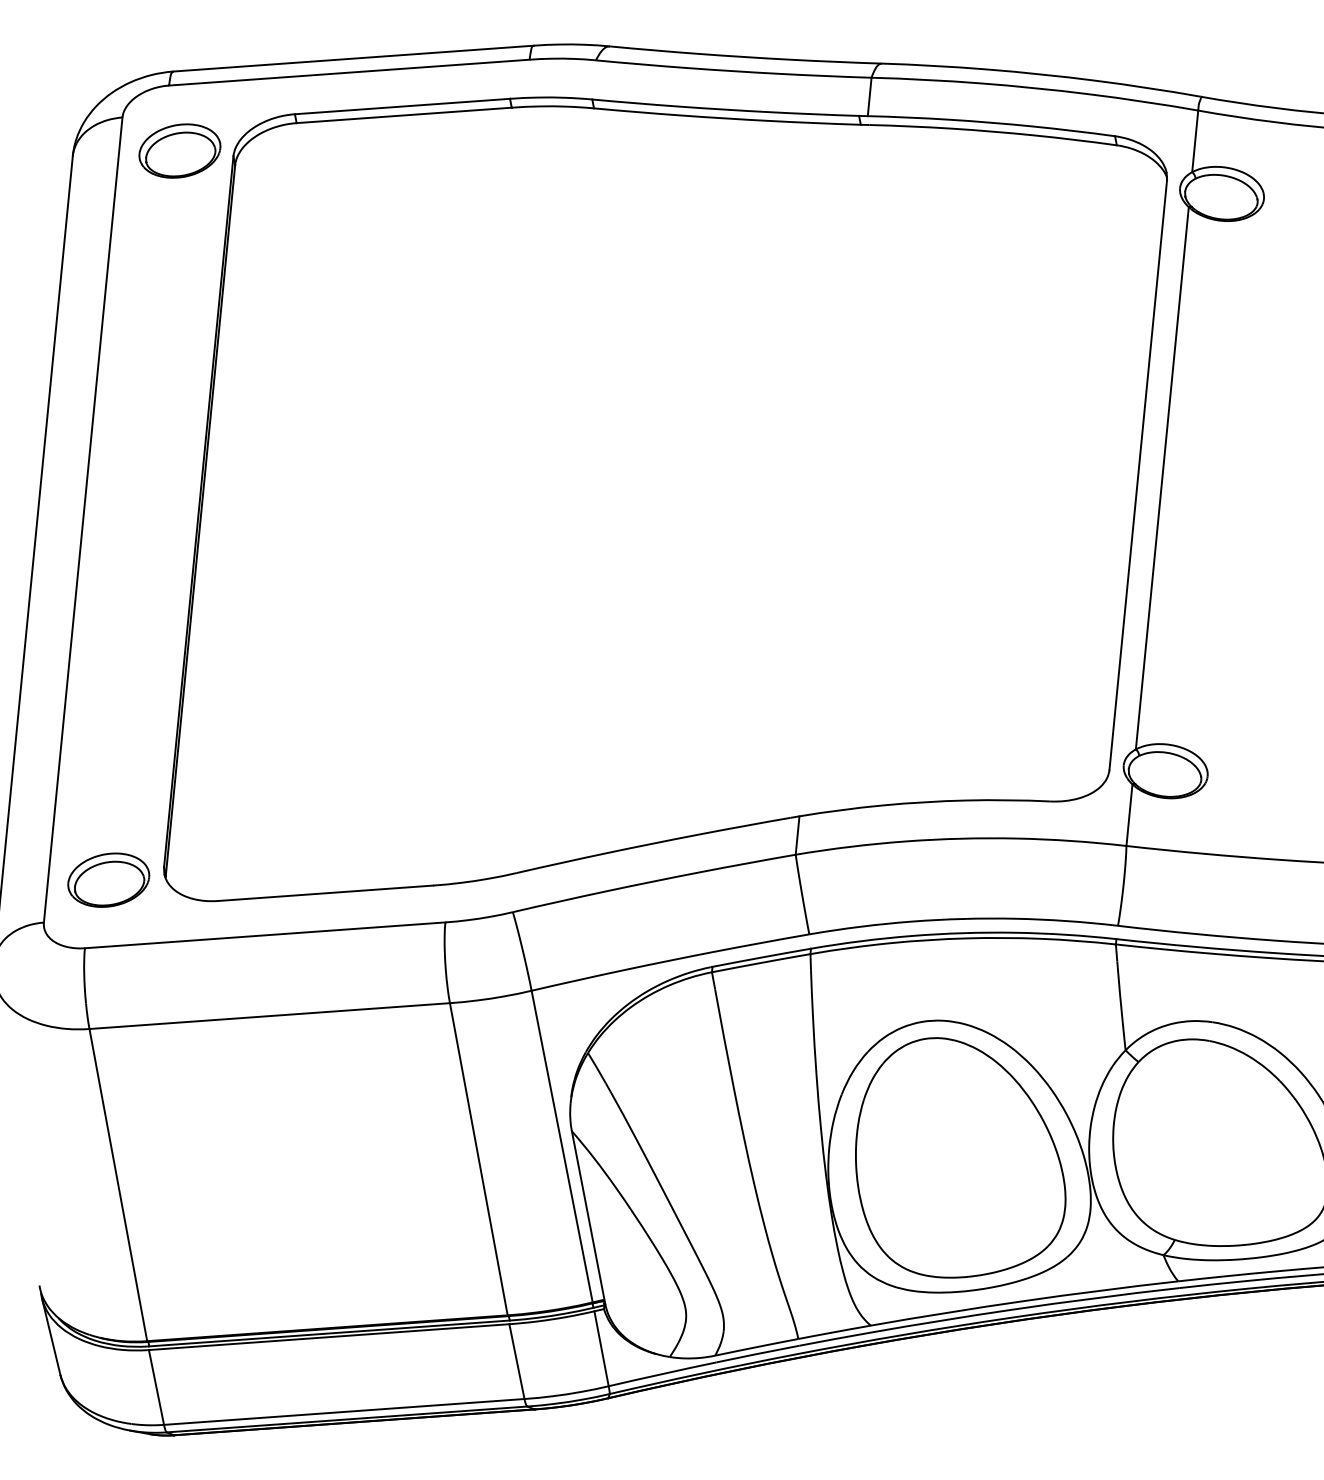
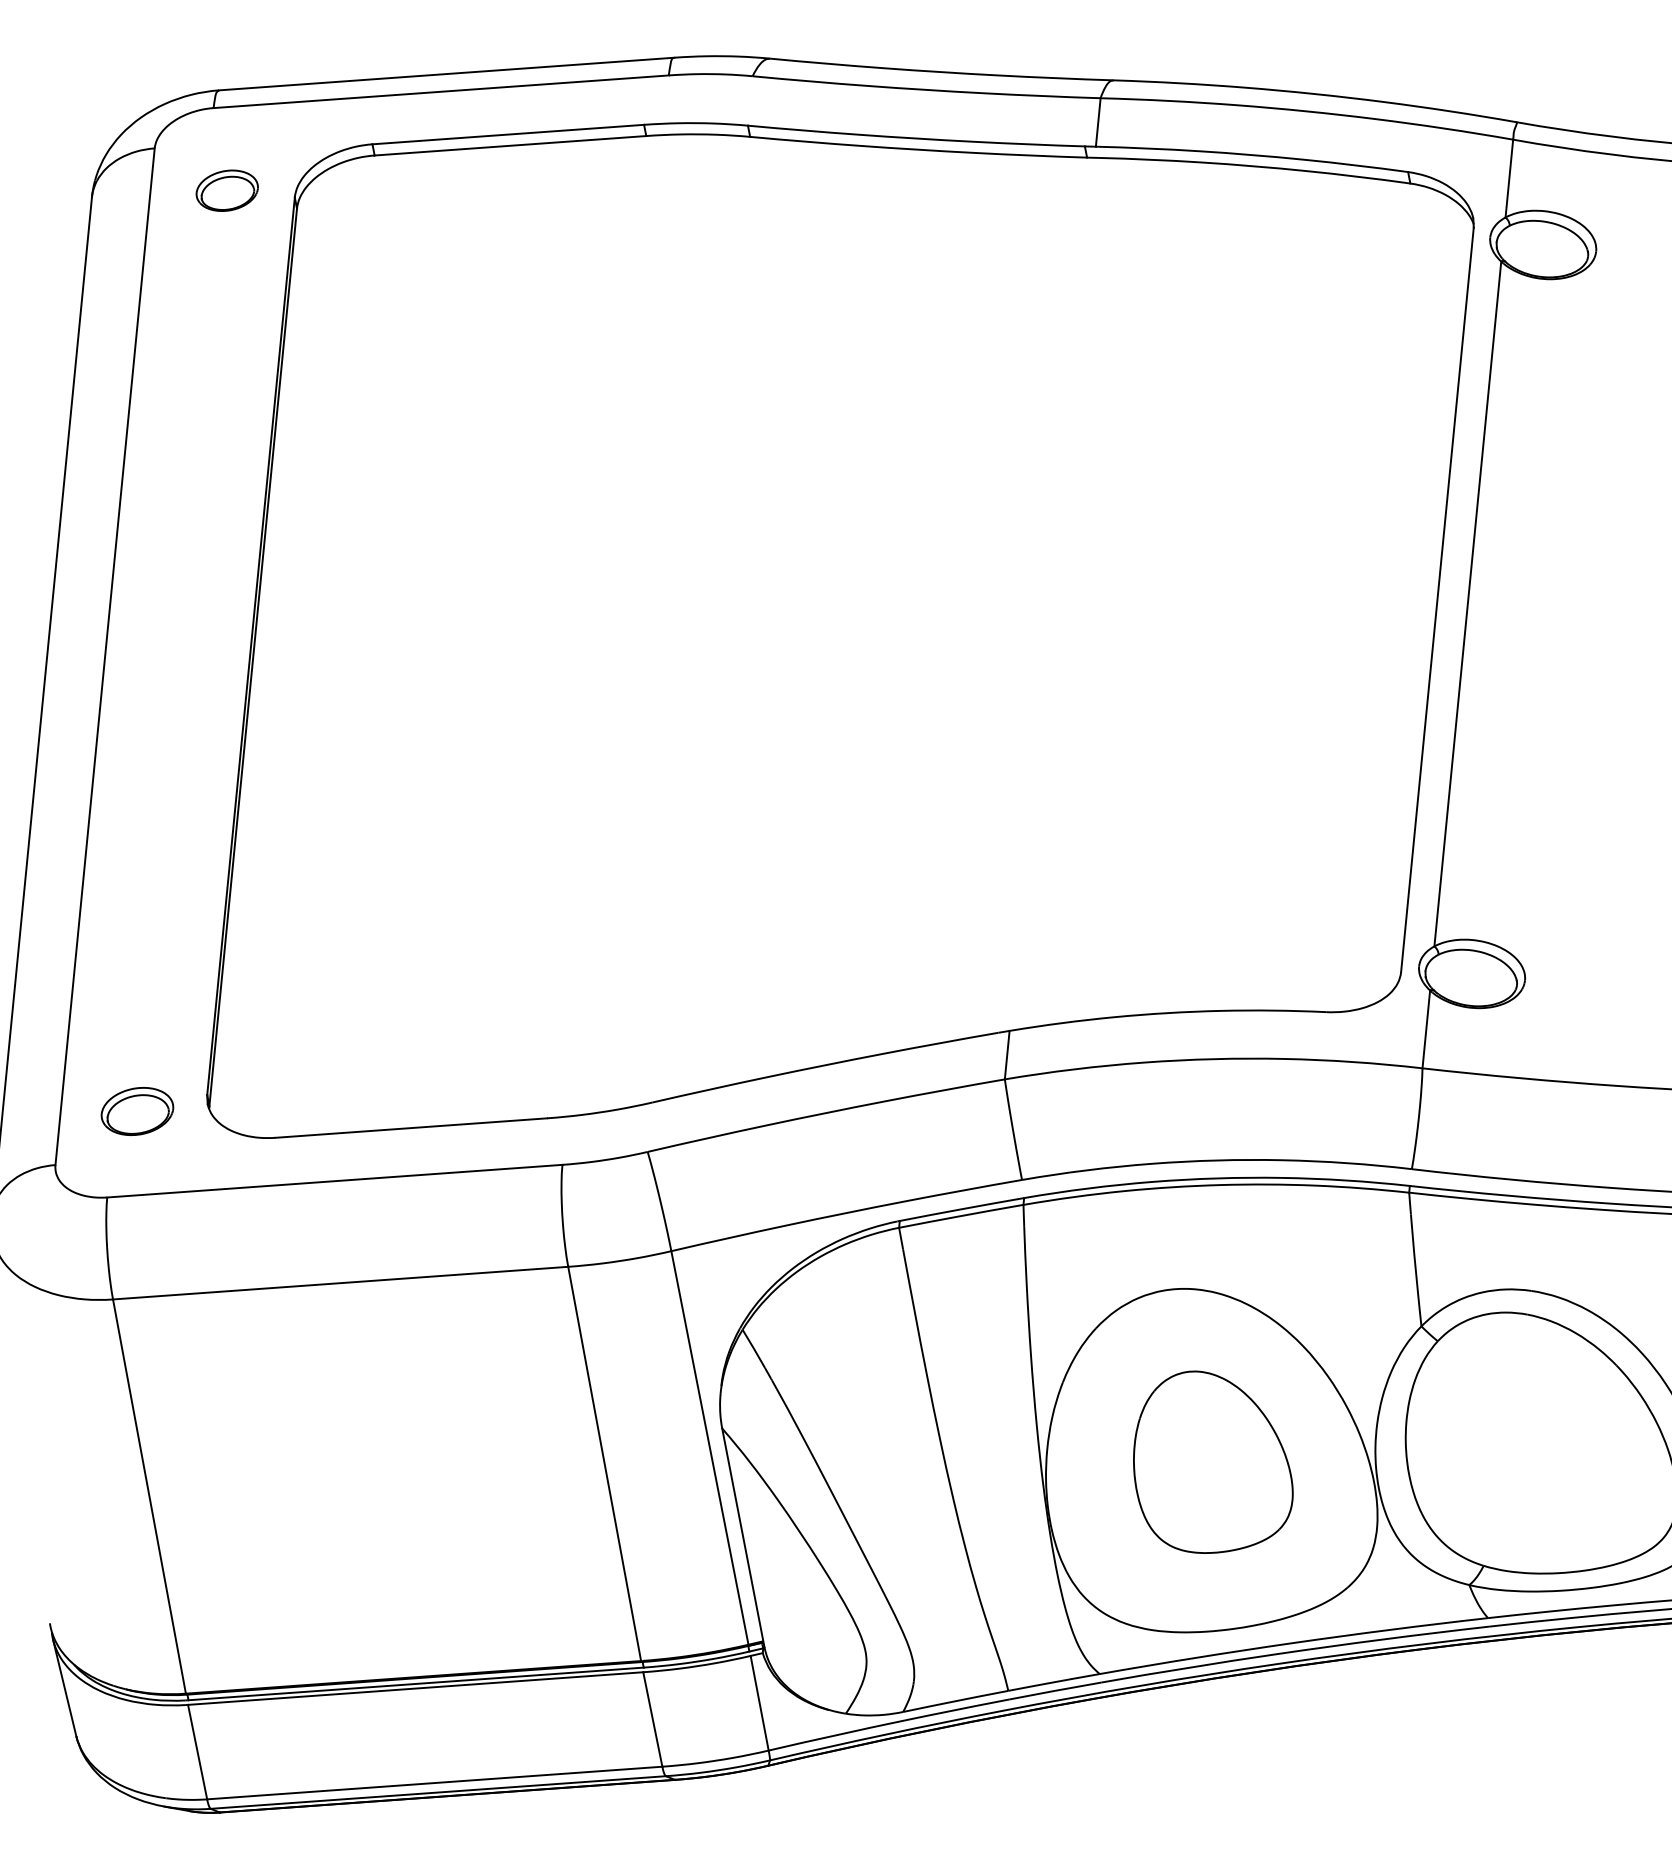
part: (179, 150) -> (226, 190), size x0.6
part: (108, 879) -> (137, 1110), size x0.7
part: (960, 1157) -> (1212, 1461), size x0.6

